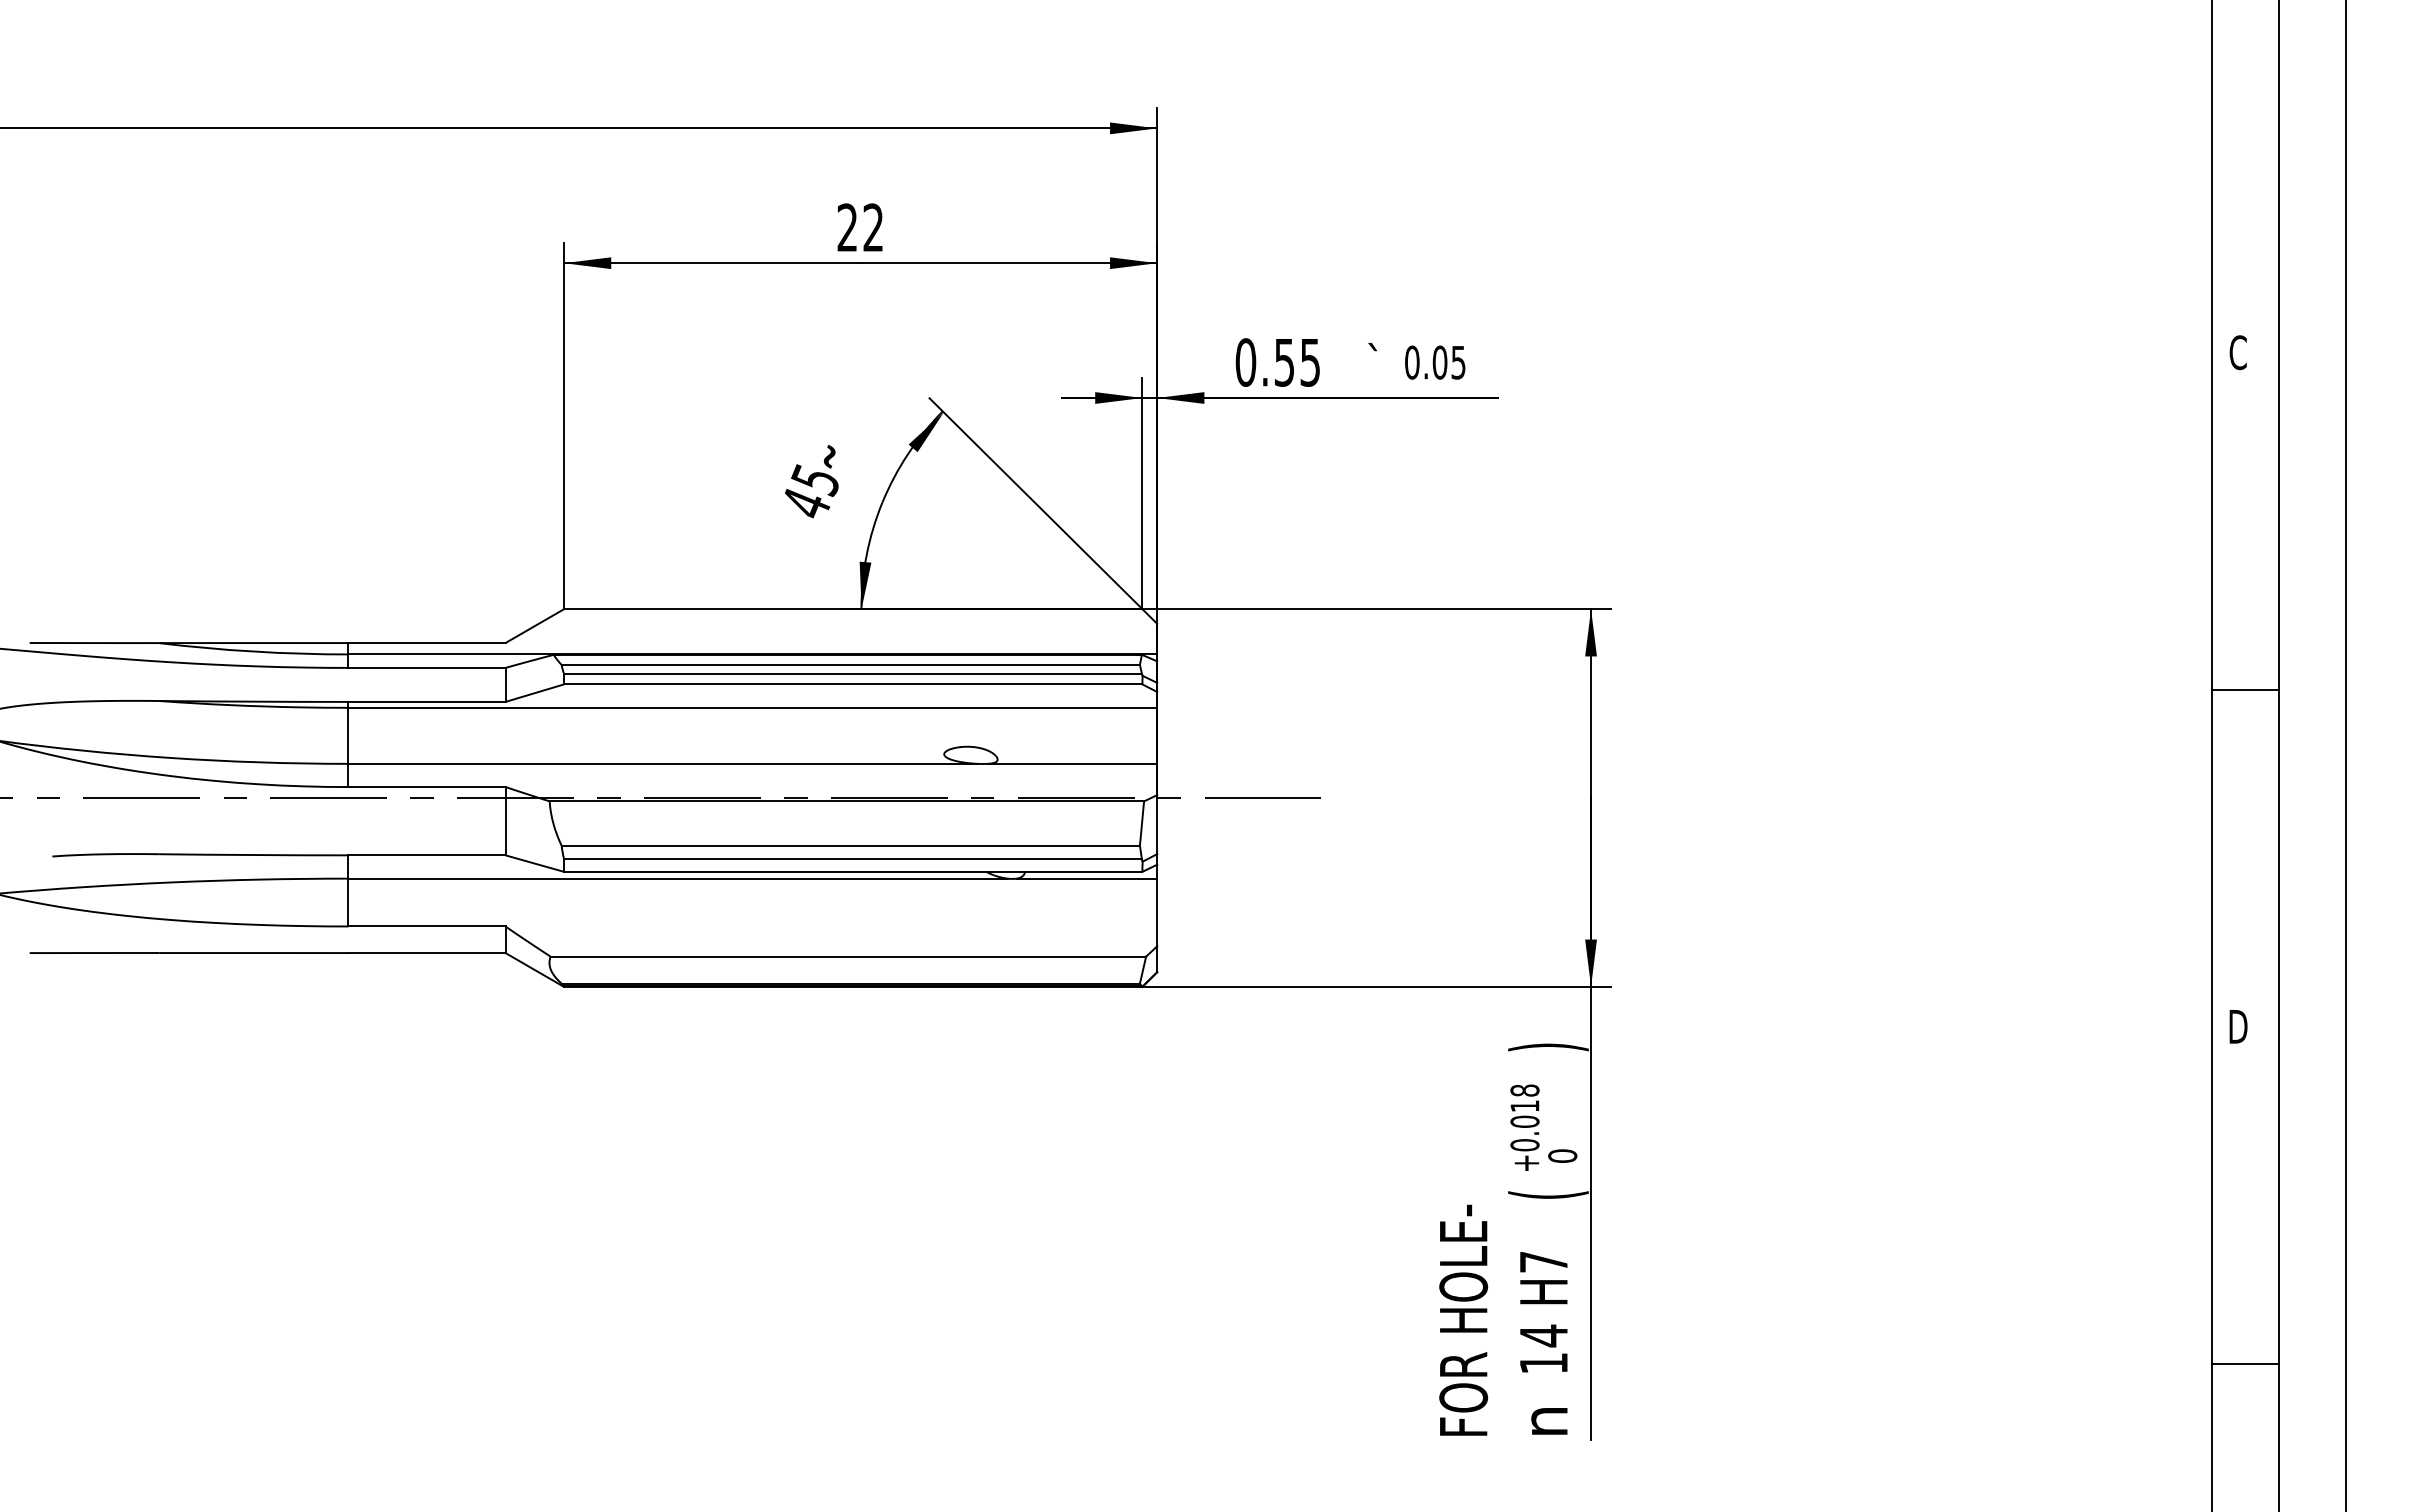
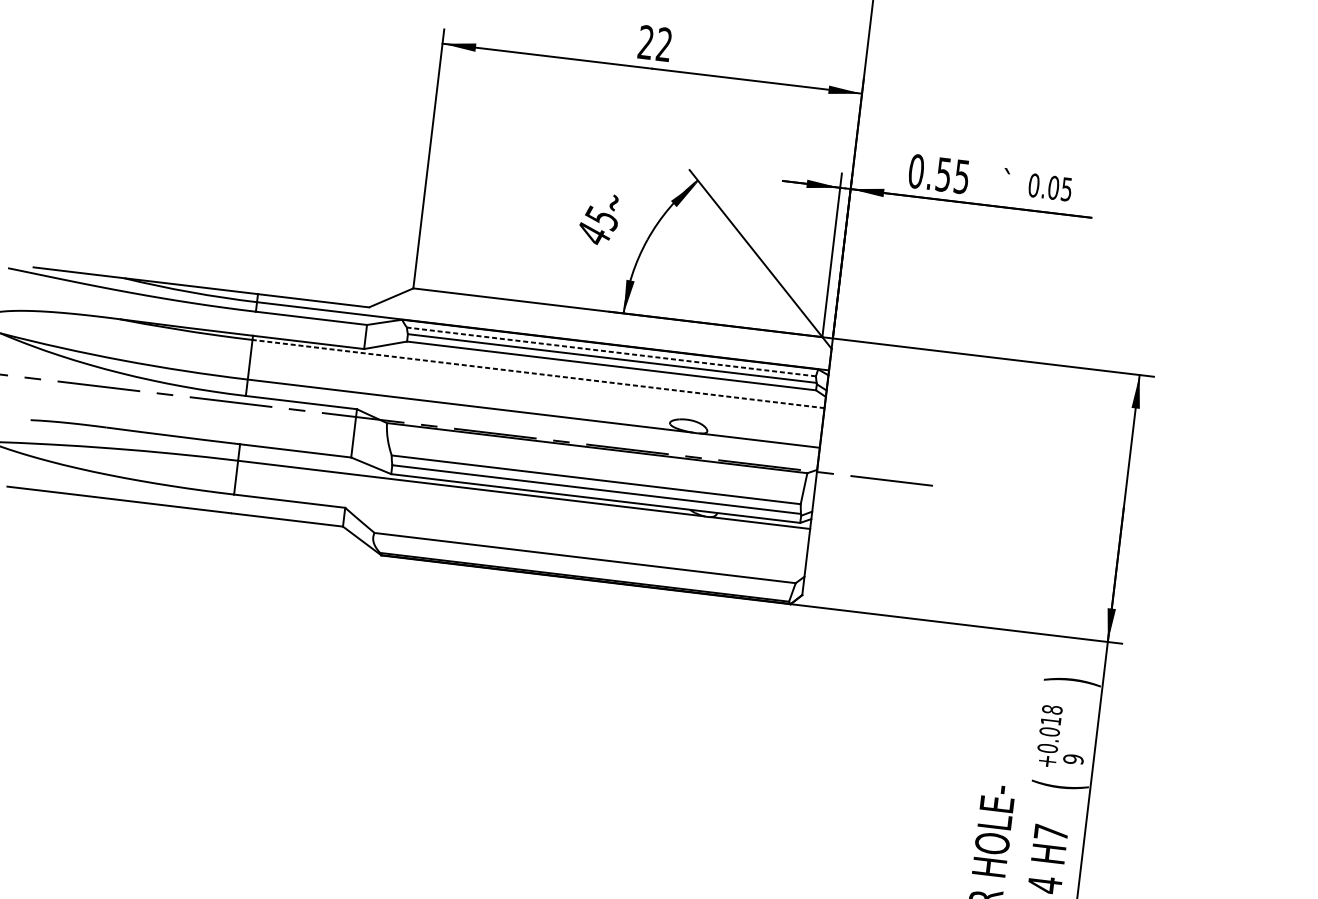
line: (850, 664) -> (611, 351), solid -> dashed
line: (752, 707) -> (538, 373), solid -> dashed
text: (1562, 1156) -> (1073, 759), 0 -> 9

